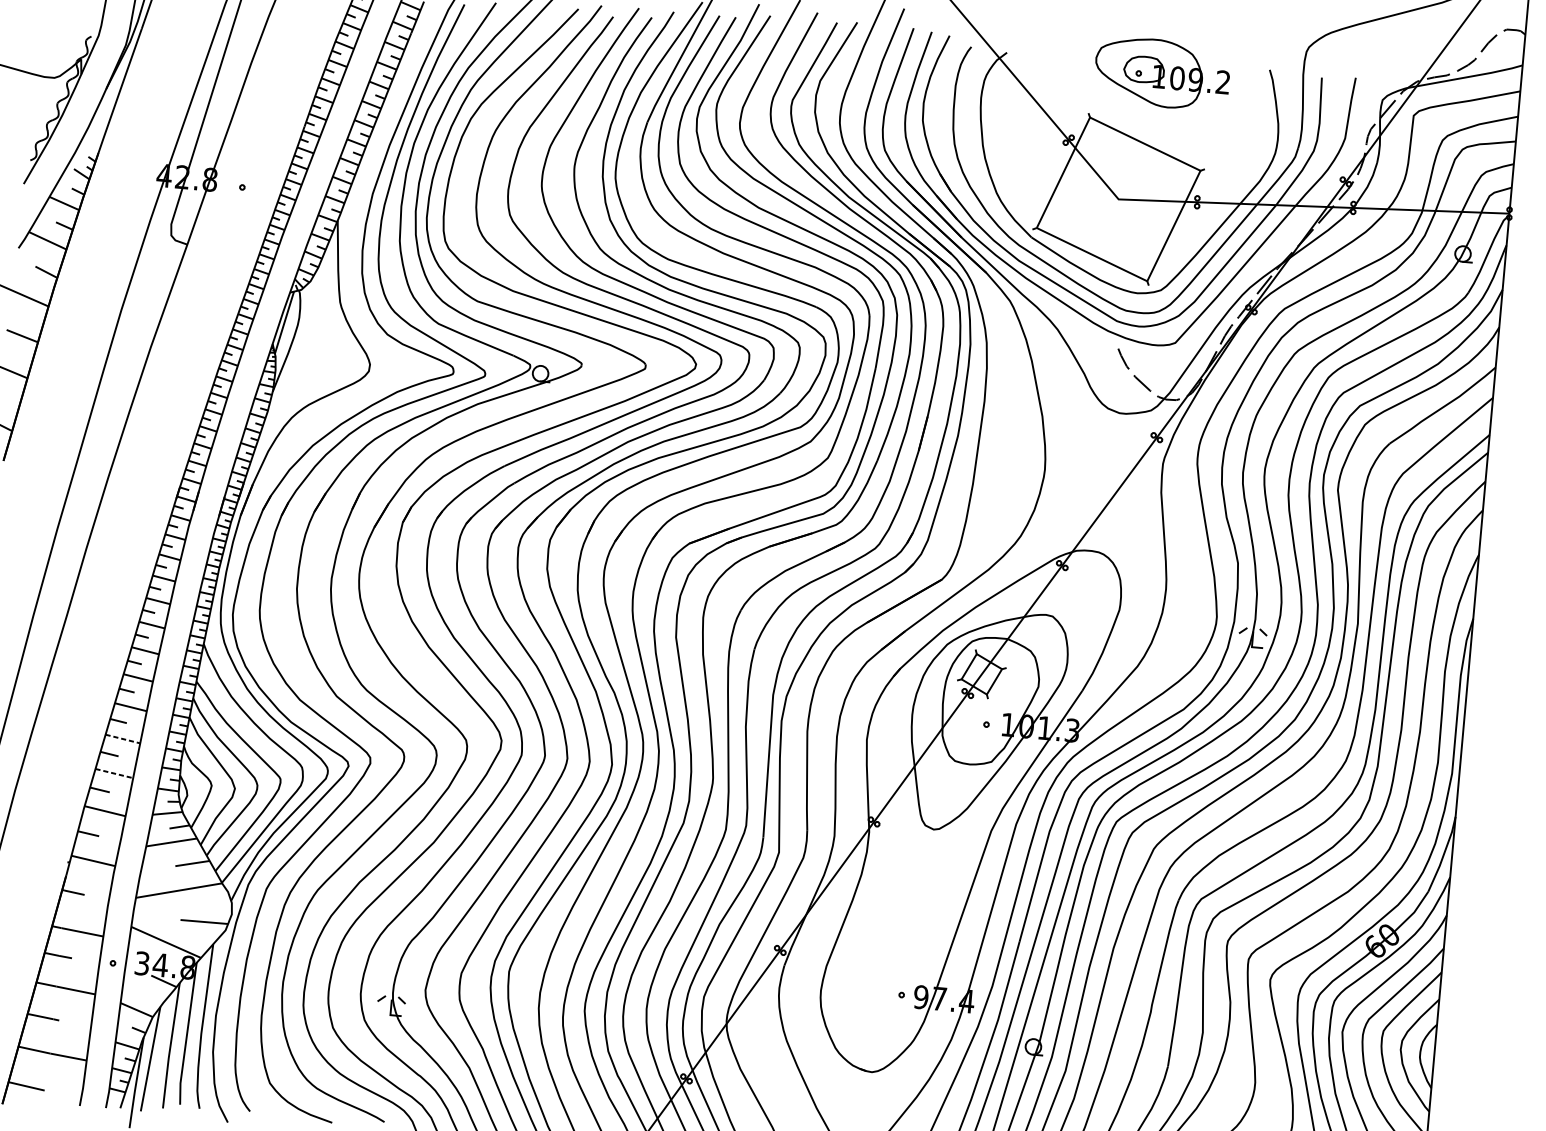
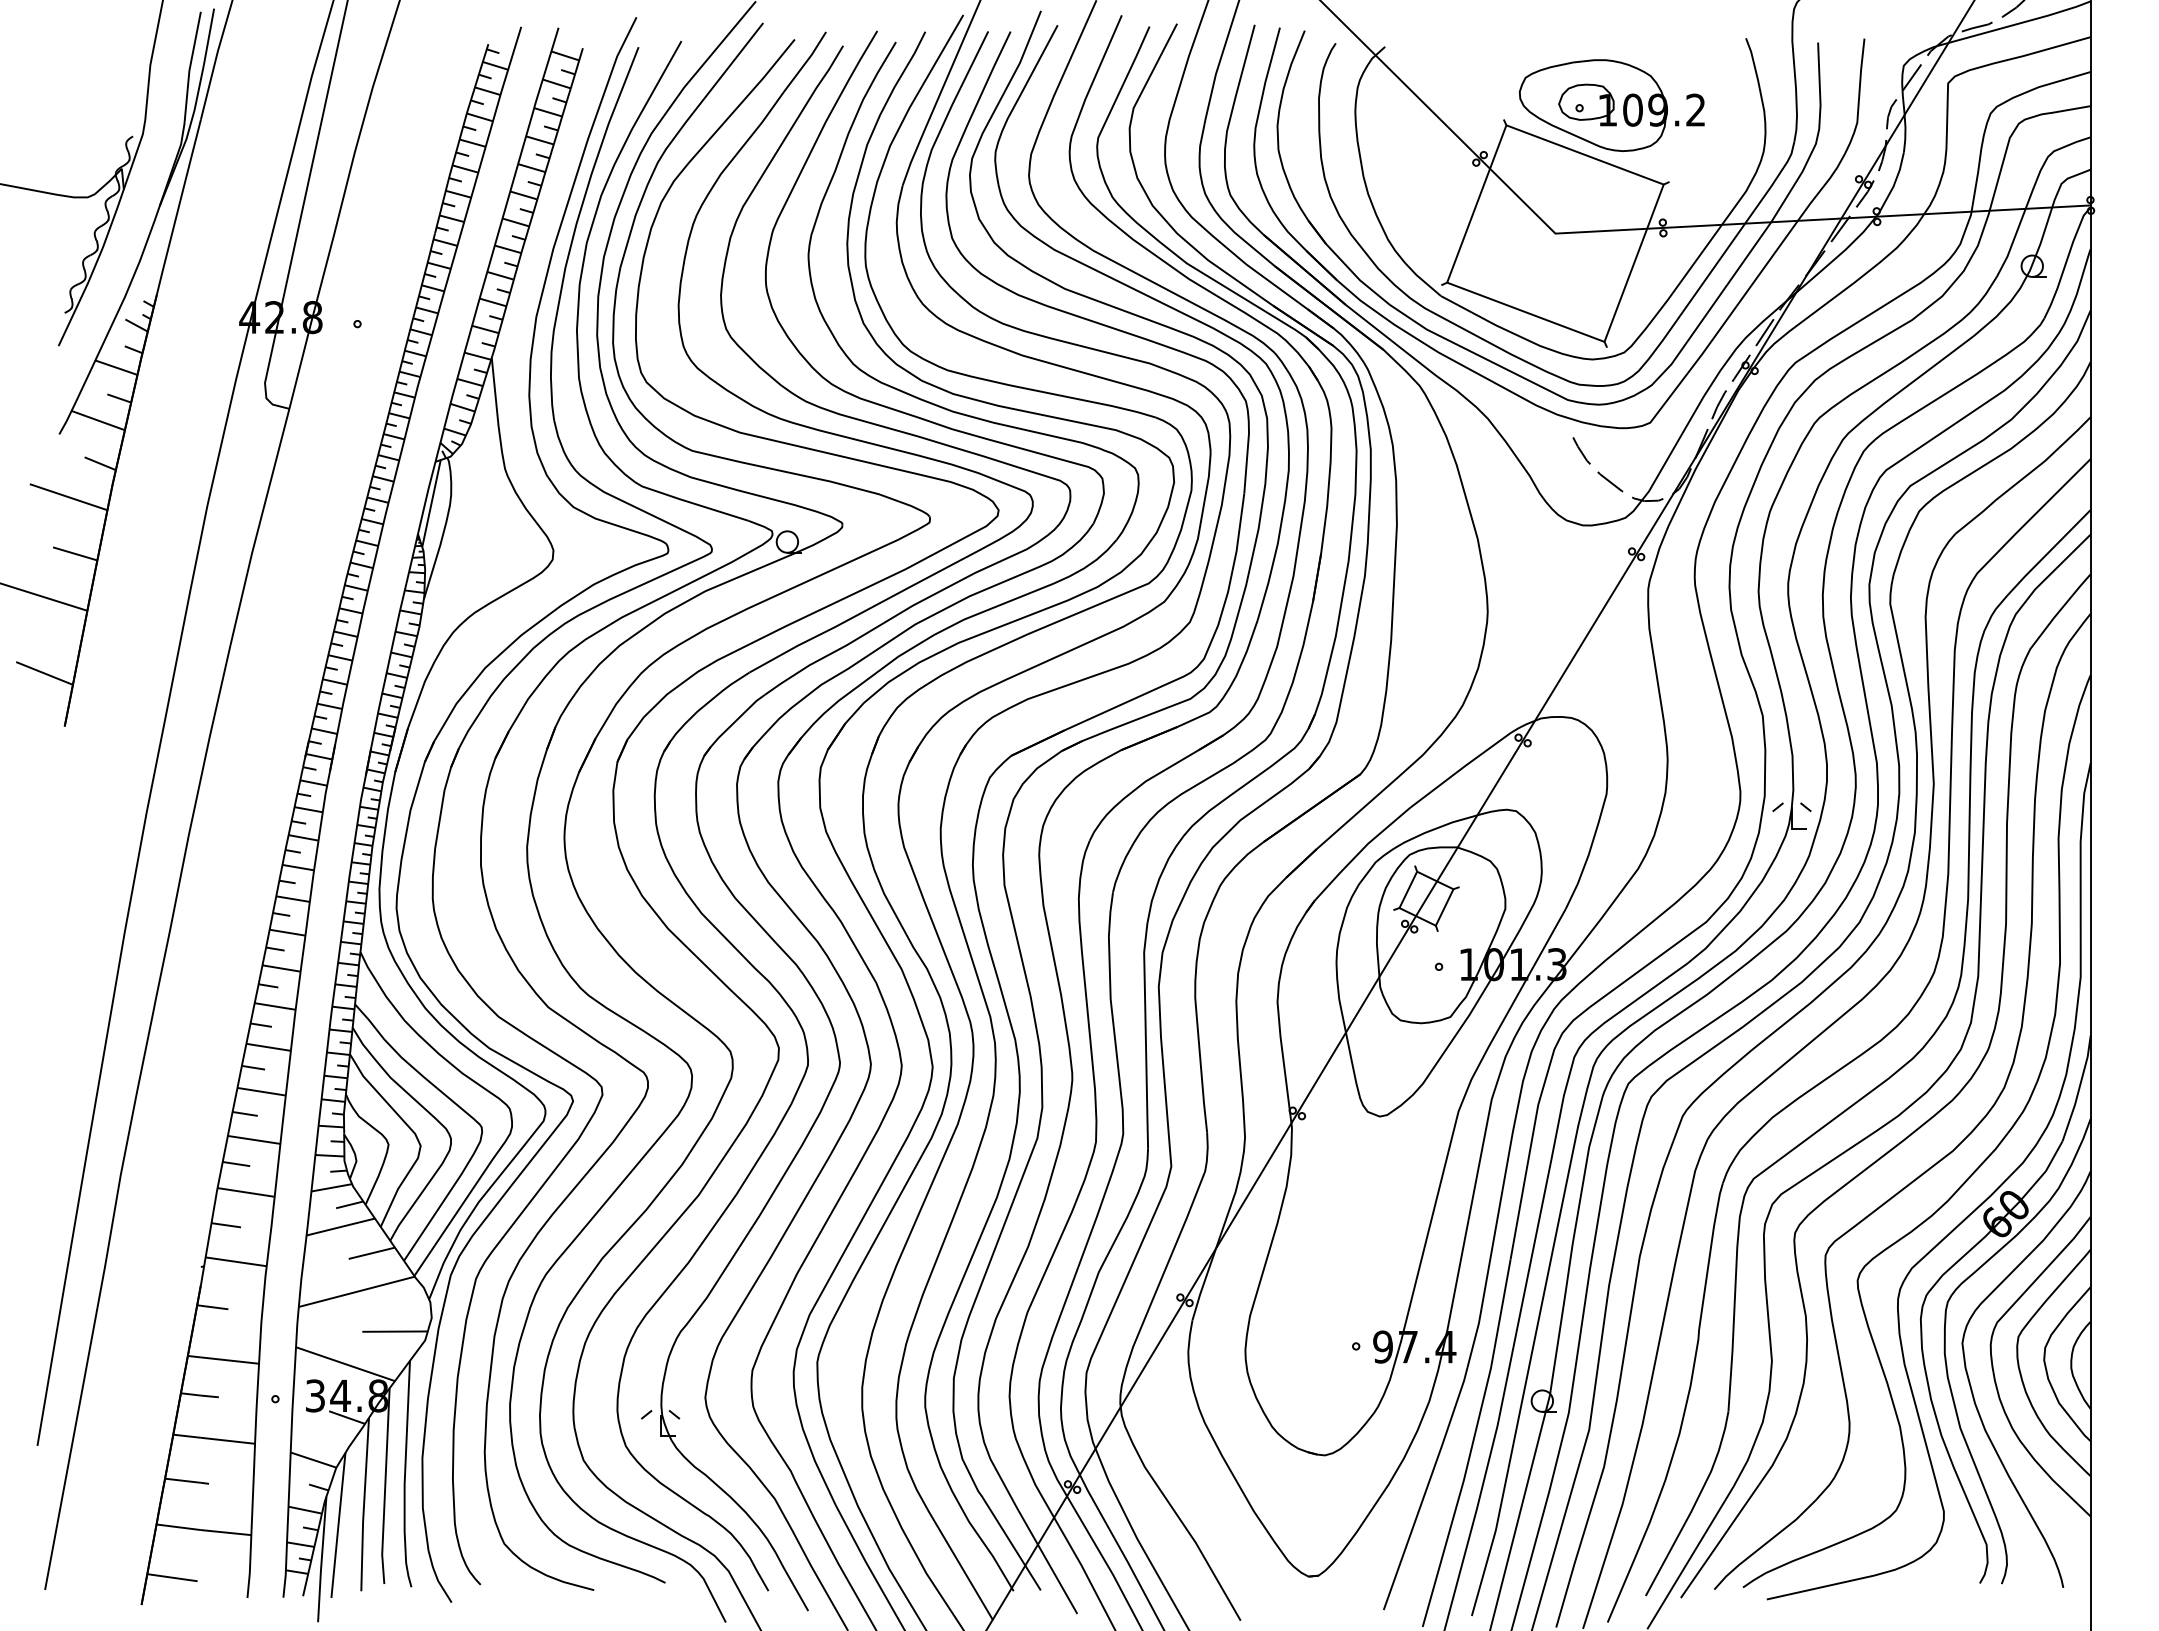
part: (1162, 73) -> (1611, 105), moved
line: (123, 738) -> (262, 1091), dashed -> solid
line: (114, 773) -> (254, 1139), dashed -> solid

